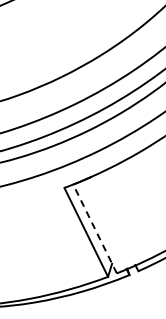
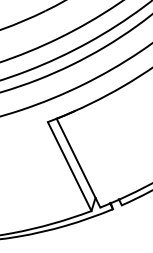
line: (94, 228) -> (77, 162), dashed -> solid

